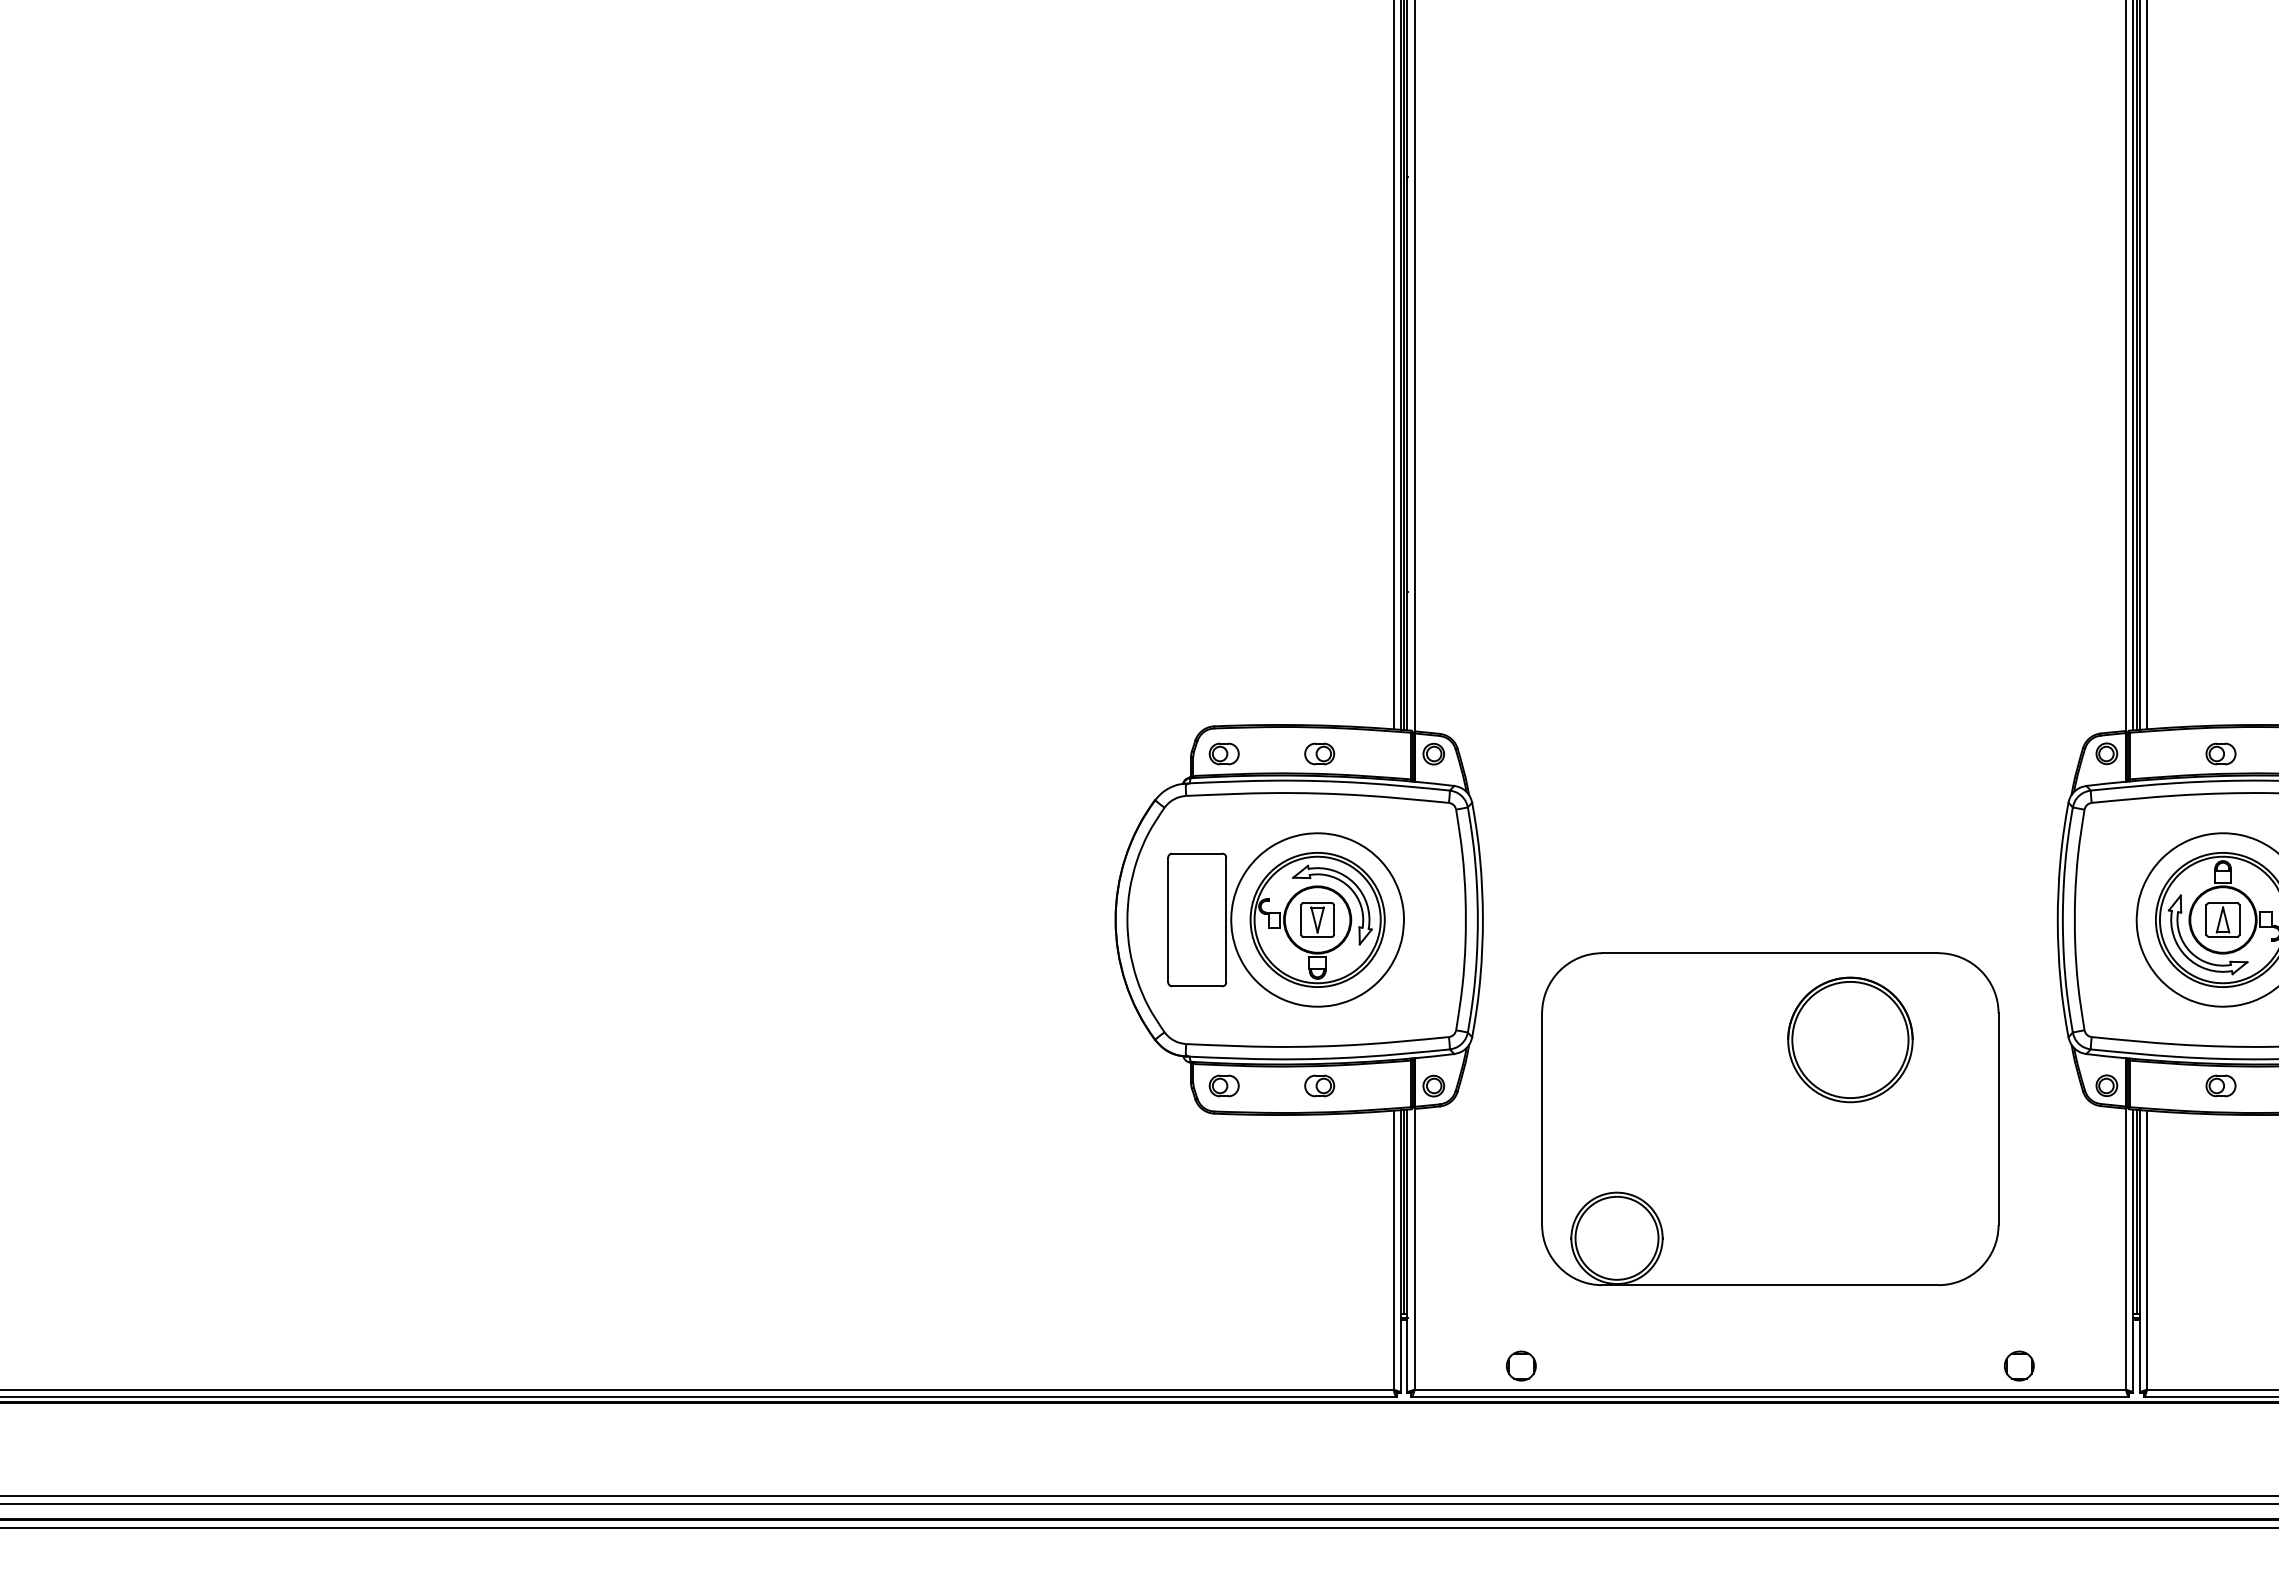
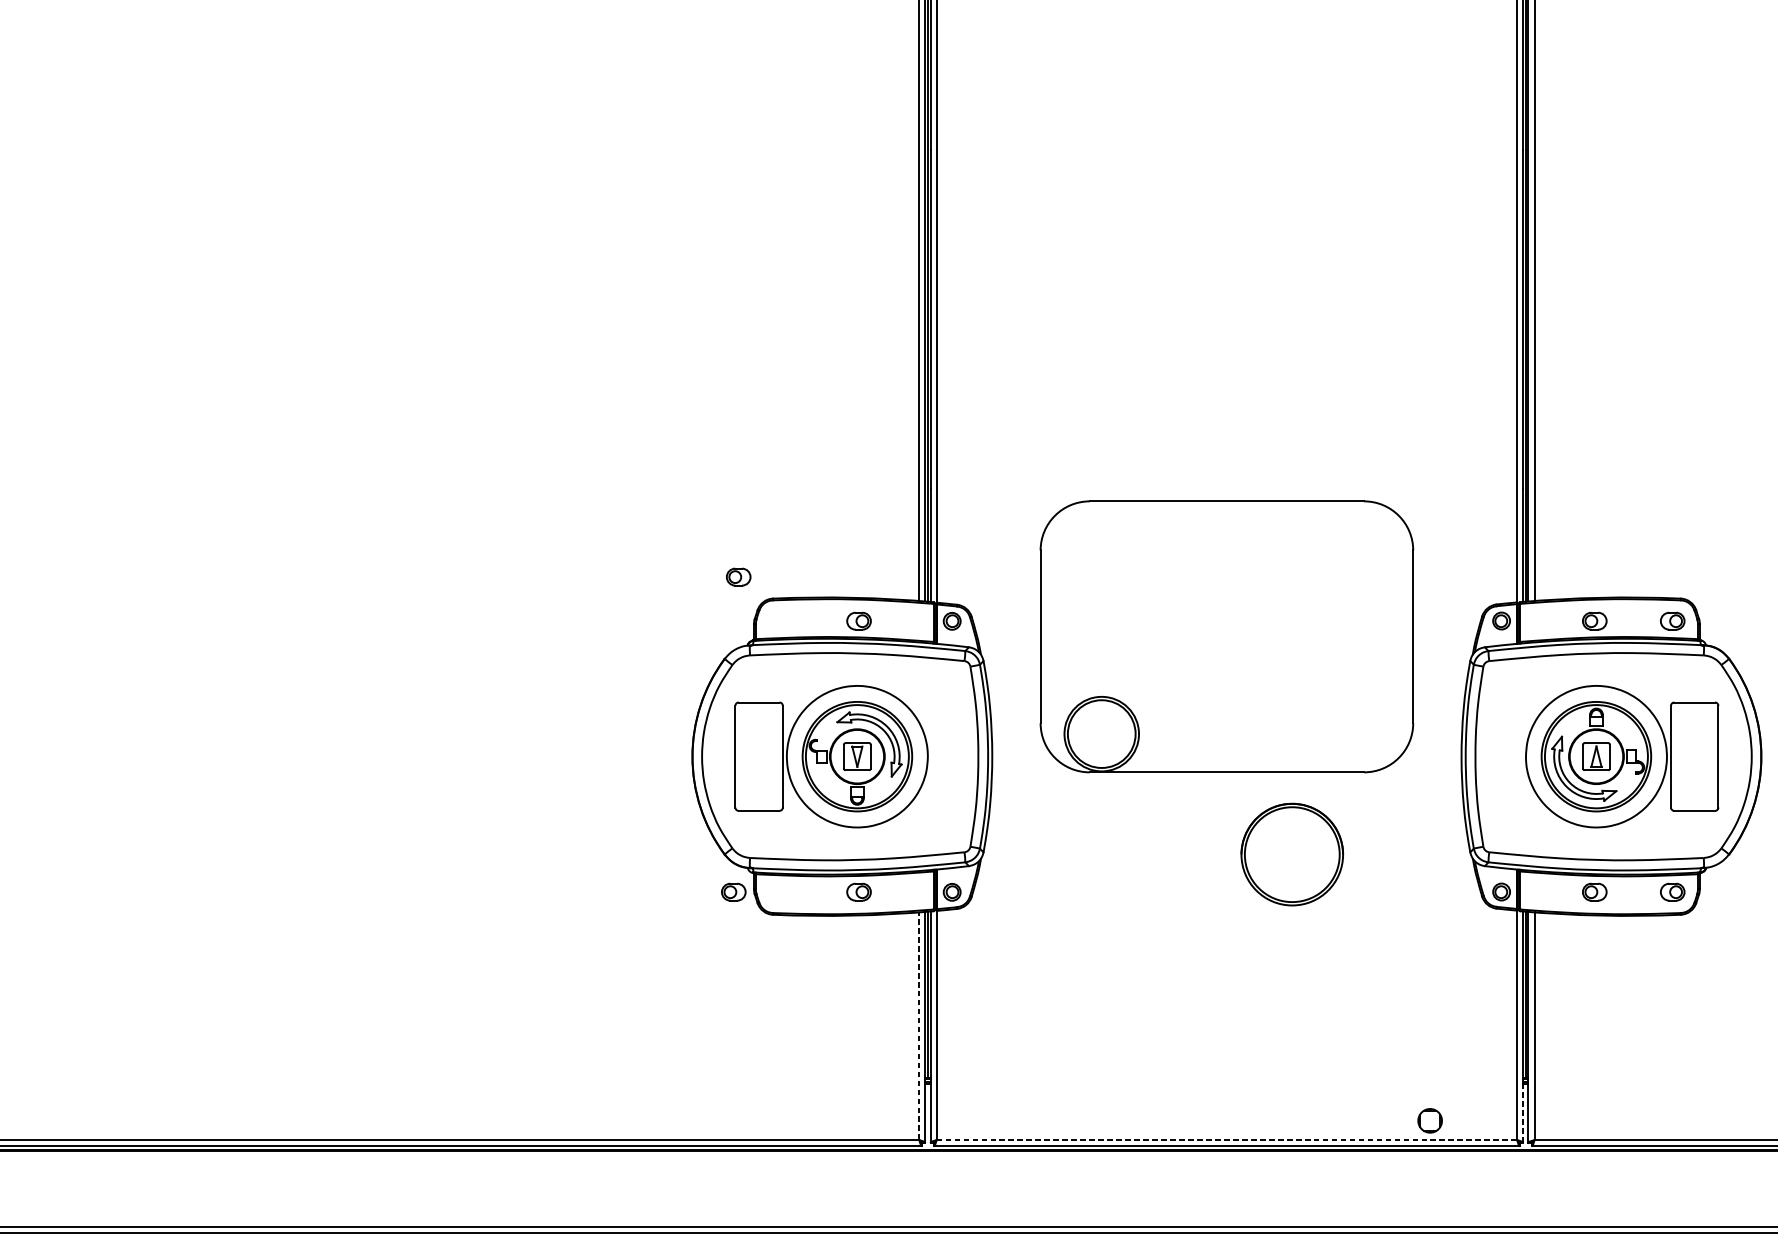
part: (1223, 753) -> (738, 576), moved
part: (1223, 1085) -> (733, 891), moved
part: (1770, 1119) -> (1227, 637), moved
line: (1393, 1250) -> (919, 1026), solid -> dashed
line: (2133, 1355) -> (1523, 1112), solid -> dashed
circle: (1521, 1365) -> (1023, 1120), removed
line: (1770, 1389) -> (1227, 1139), solid -> dashed

